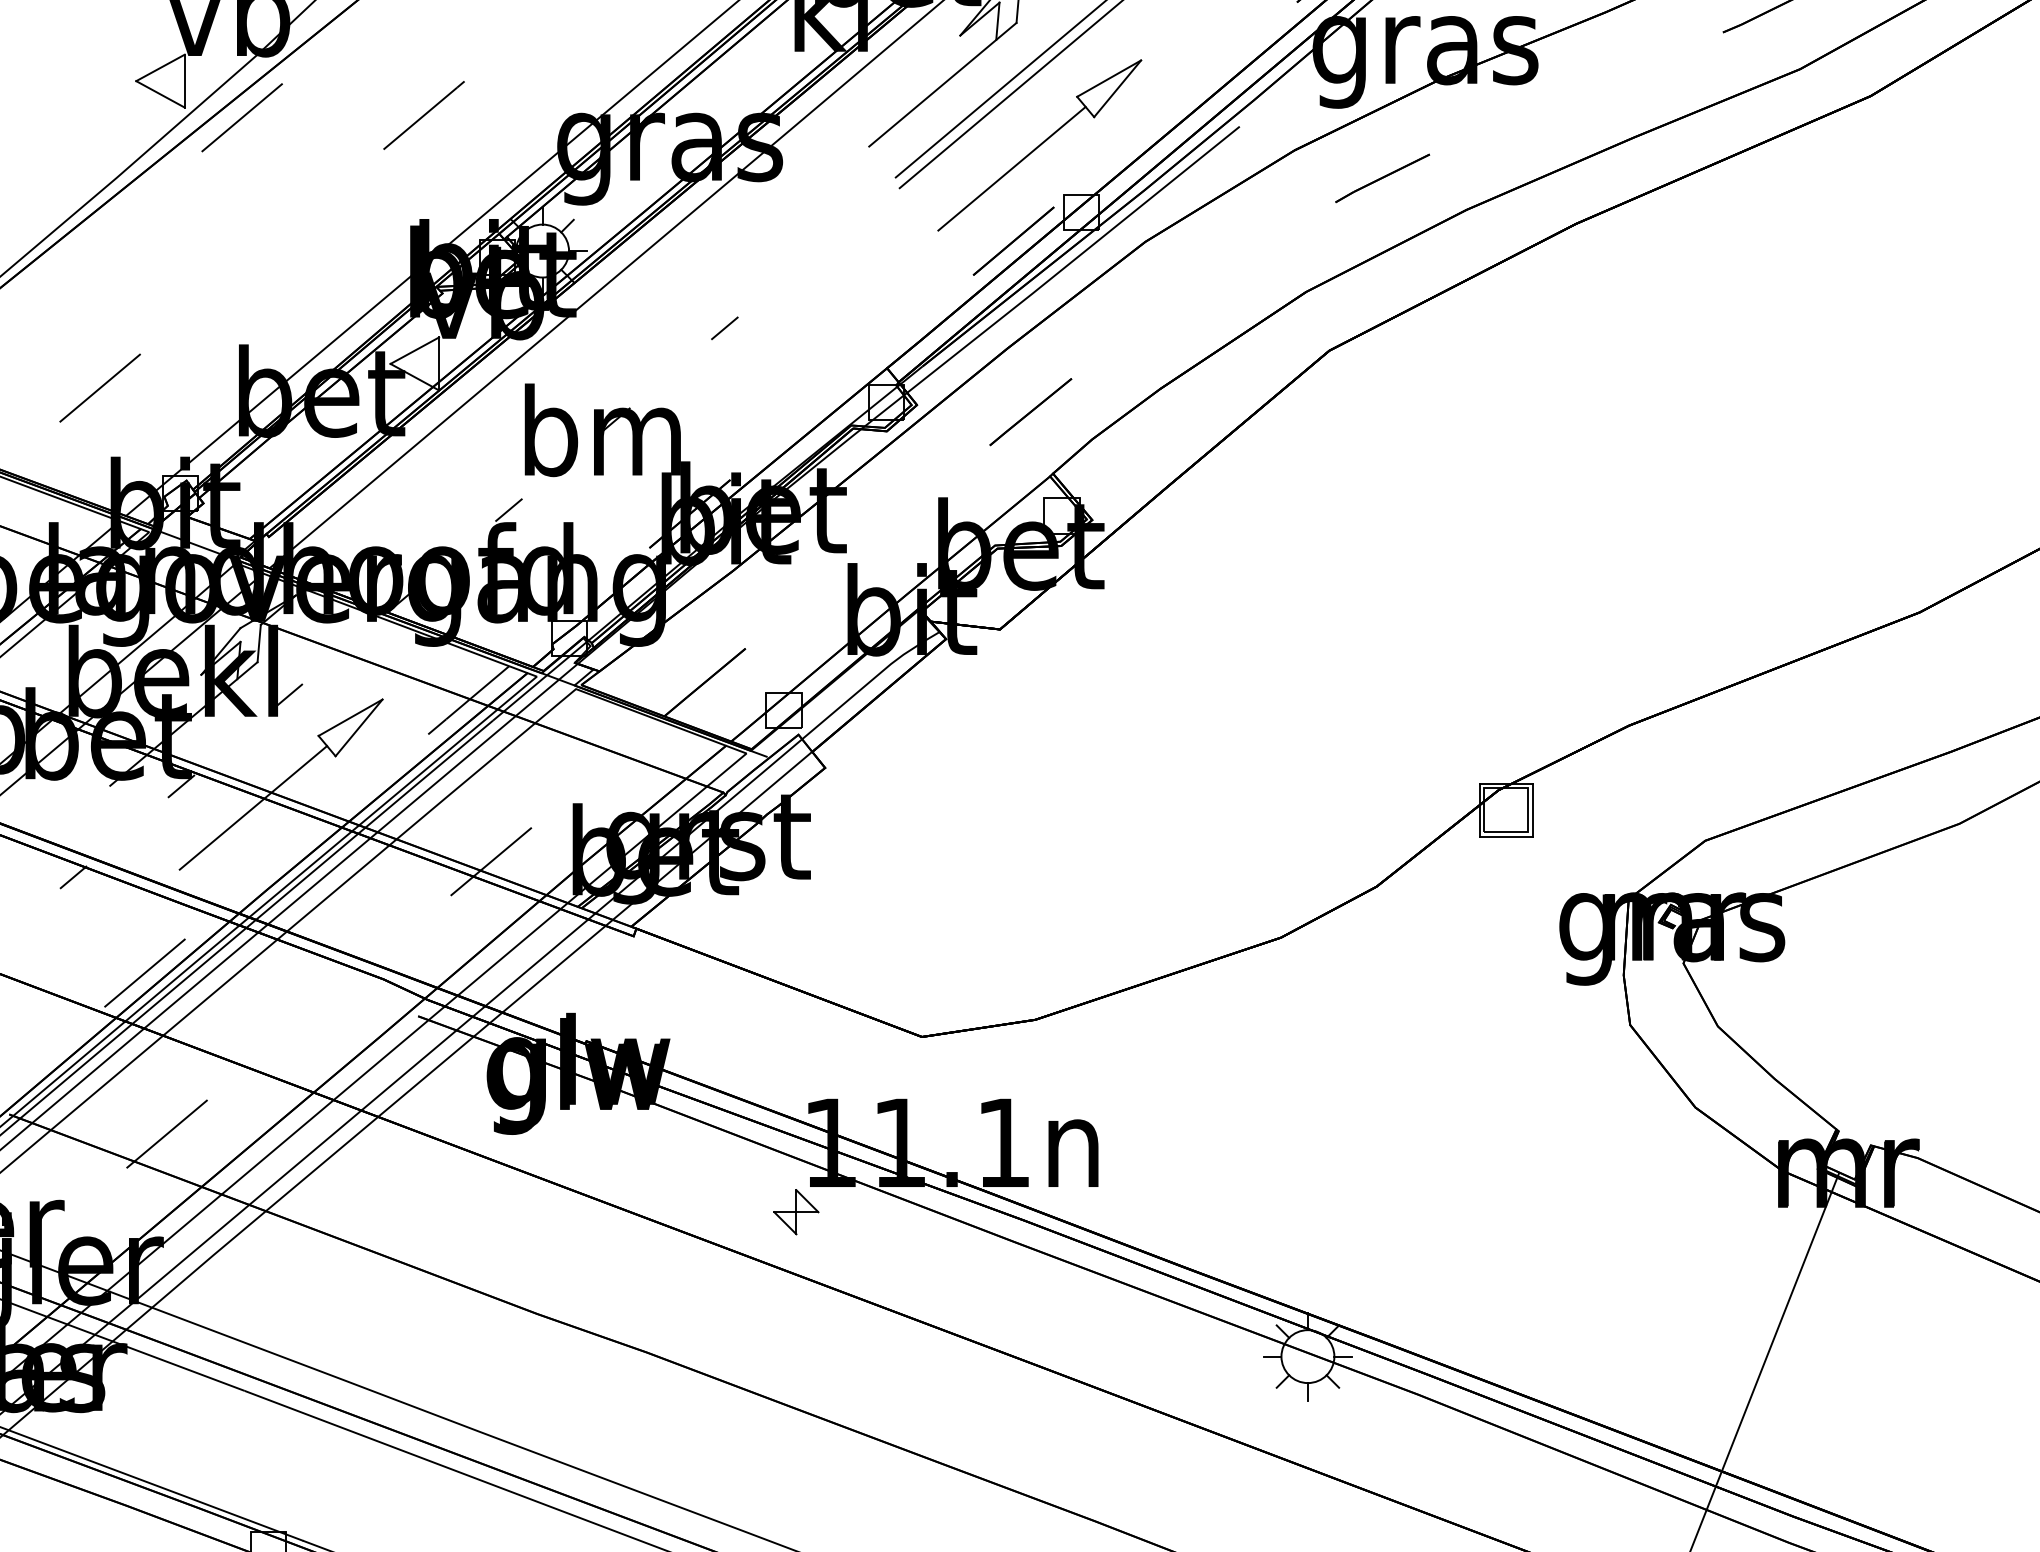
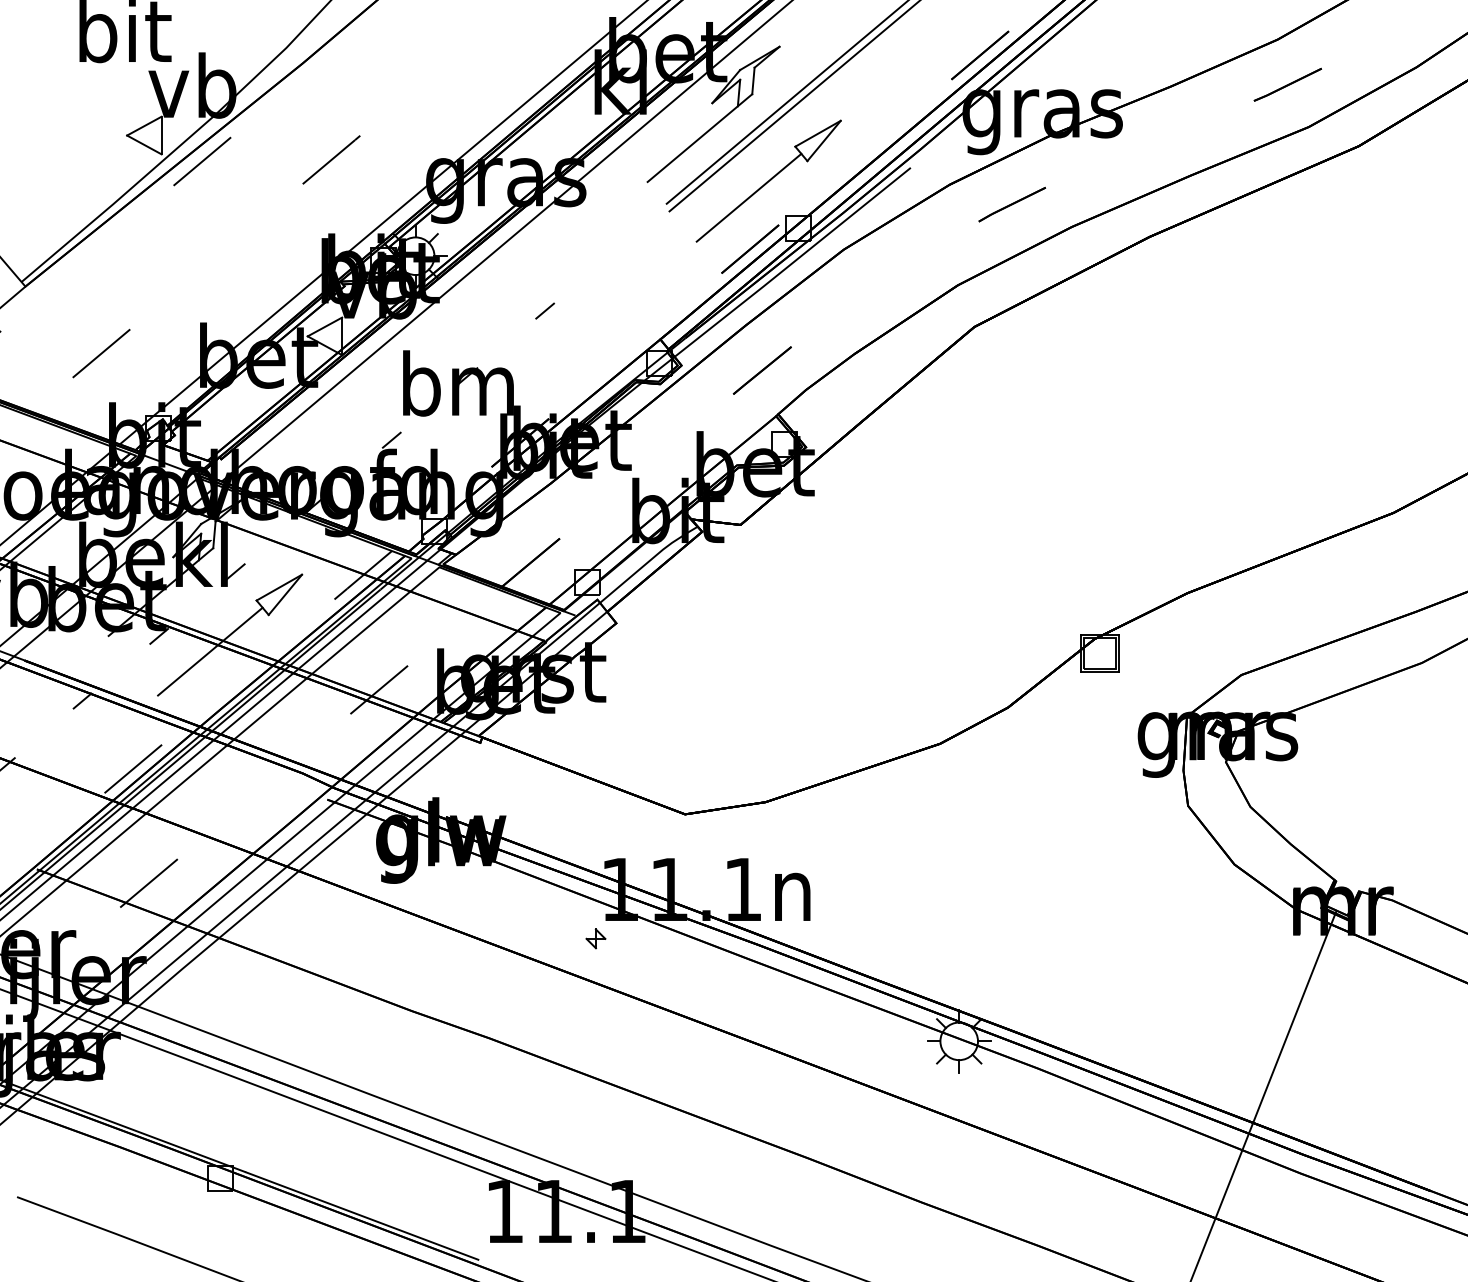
part: (795, 1211) -> (595, 938), size x0.6

